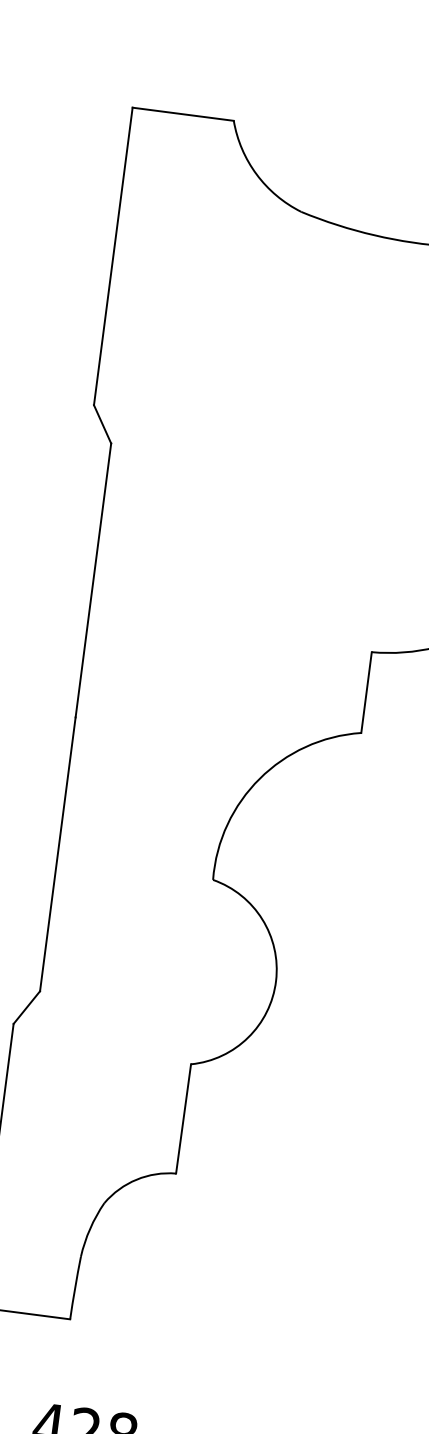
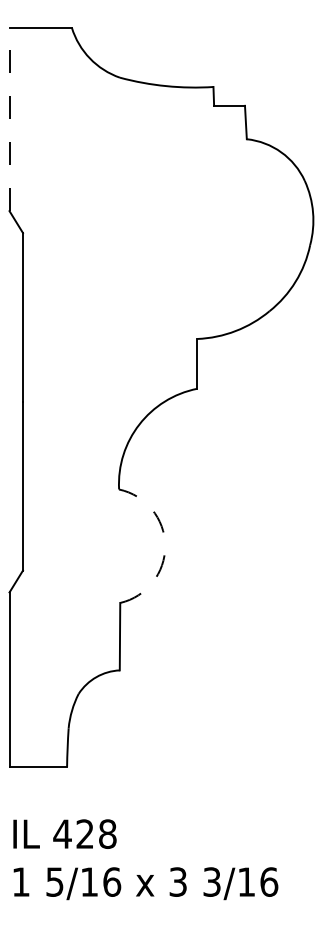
line: (113, 256) -> (9, 119), solid -> dashed
arc: (276, 980) -> (165, 545), solid -> dashed

